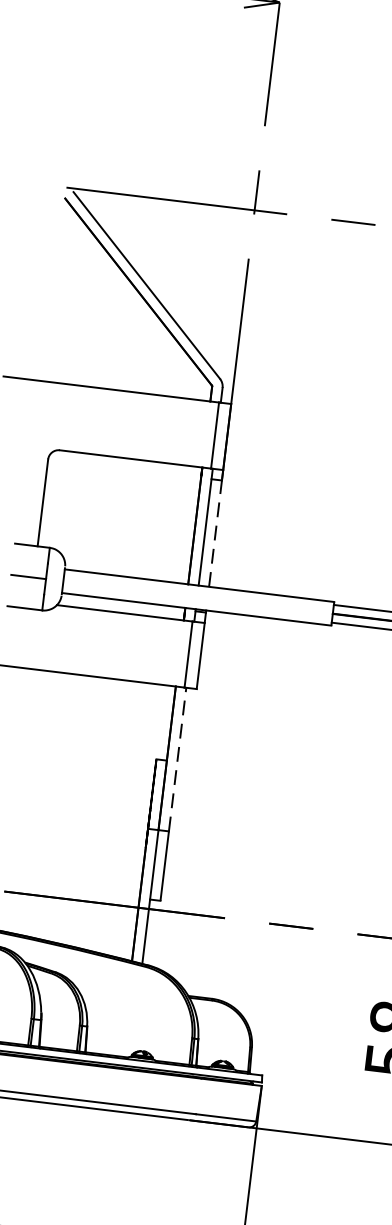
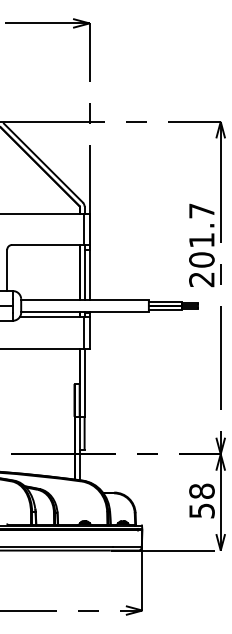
line: (215, 532) -> (89, 274), dashed -> solid
line: (177, 758) -> (84, 382), dashed -> solid

